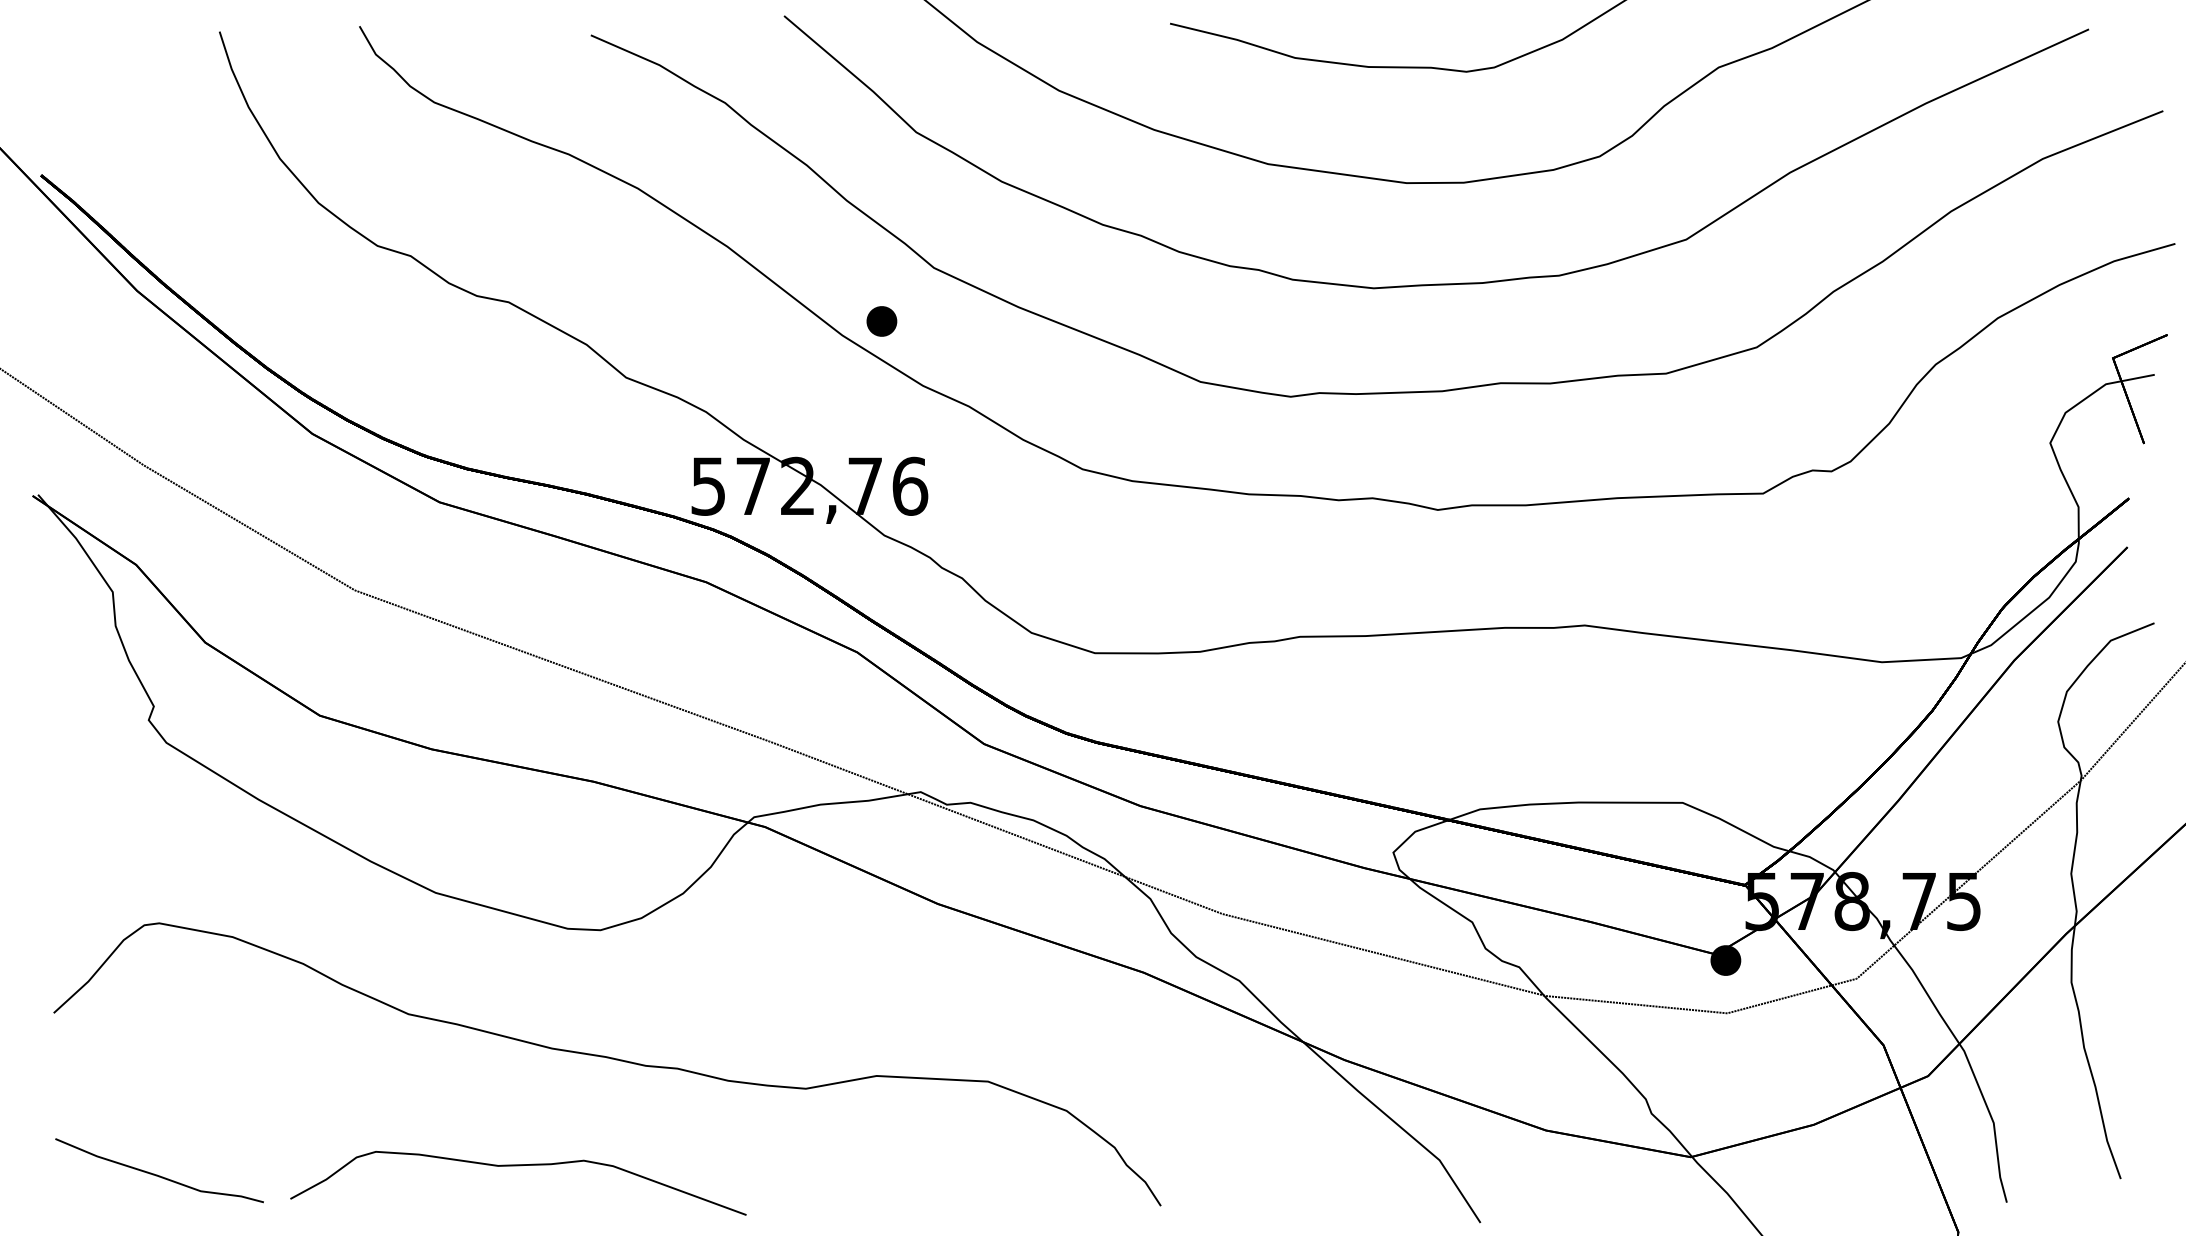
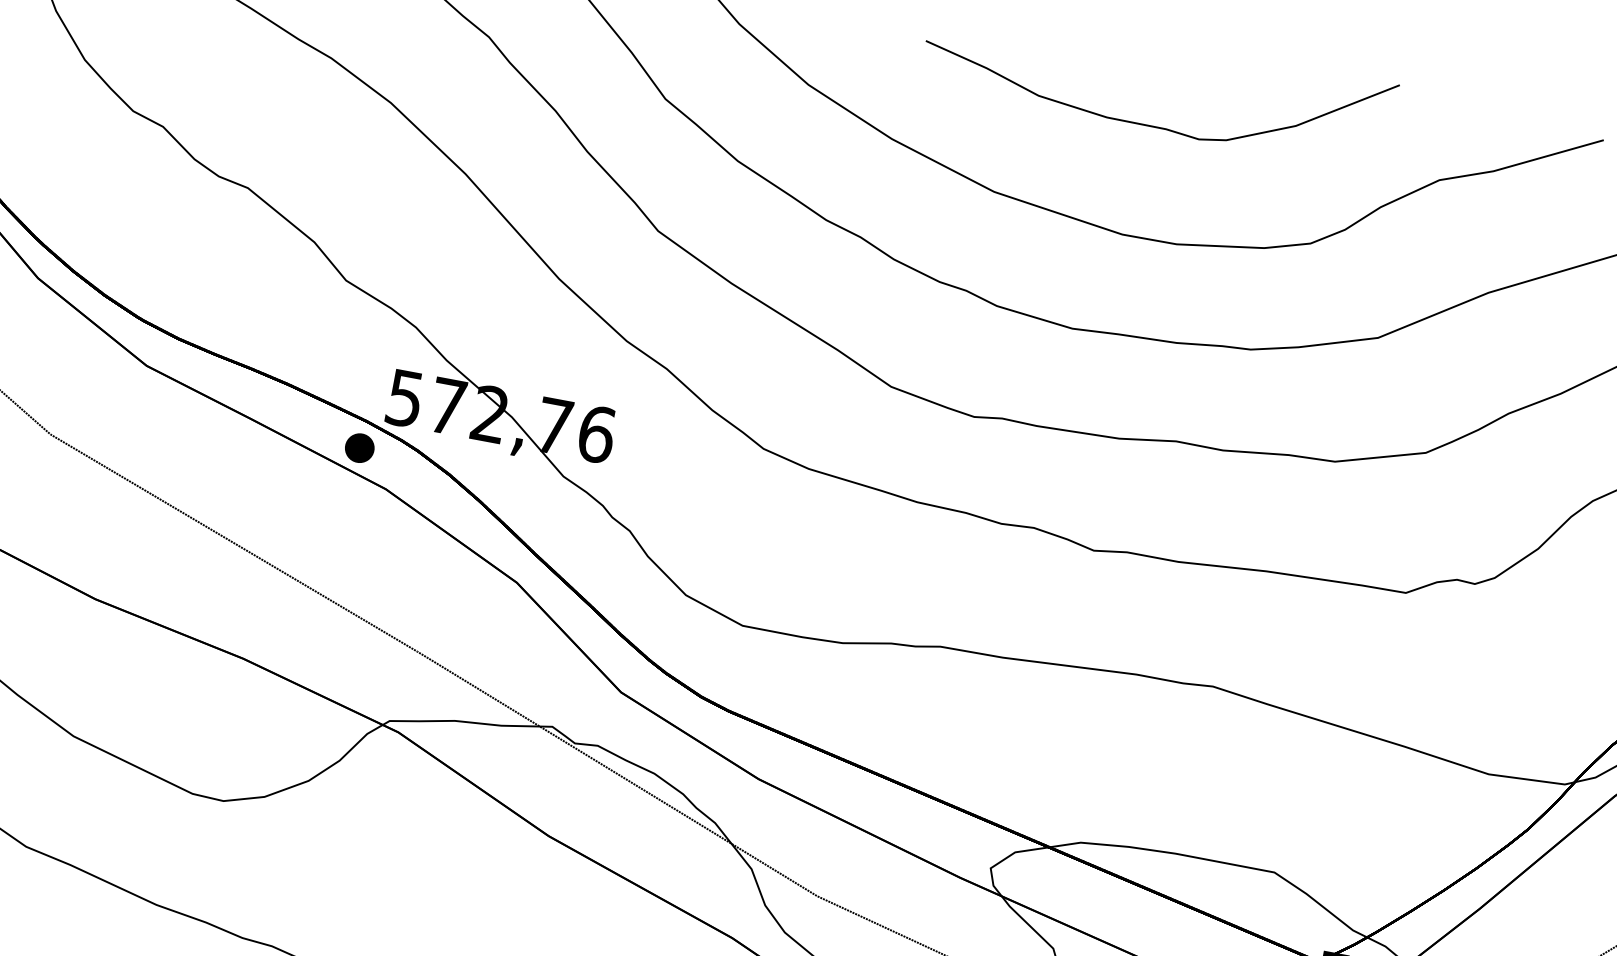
part: (881, 321) -> (359, 448), moved

